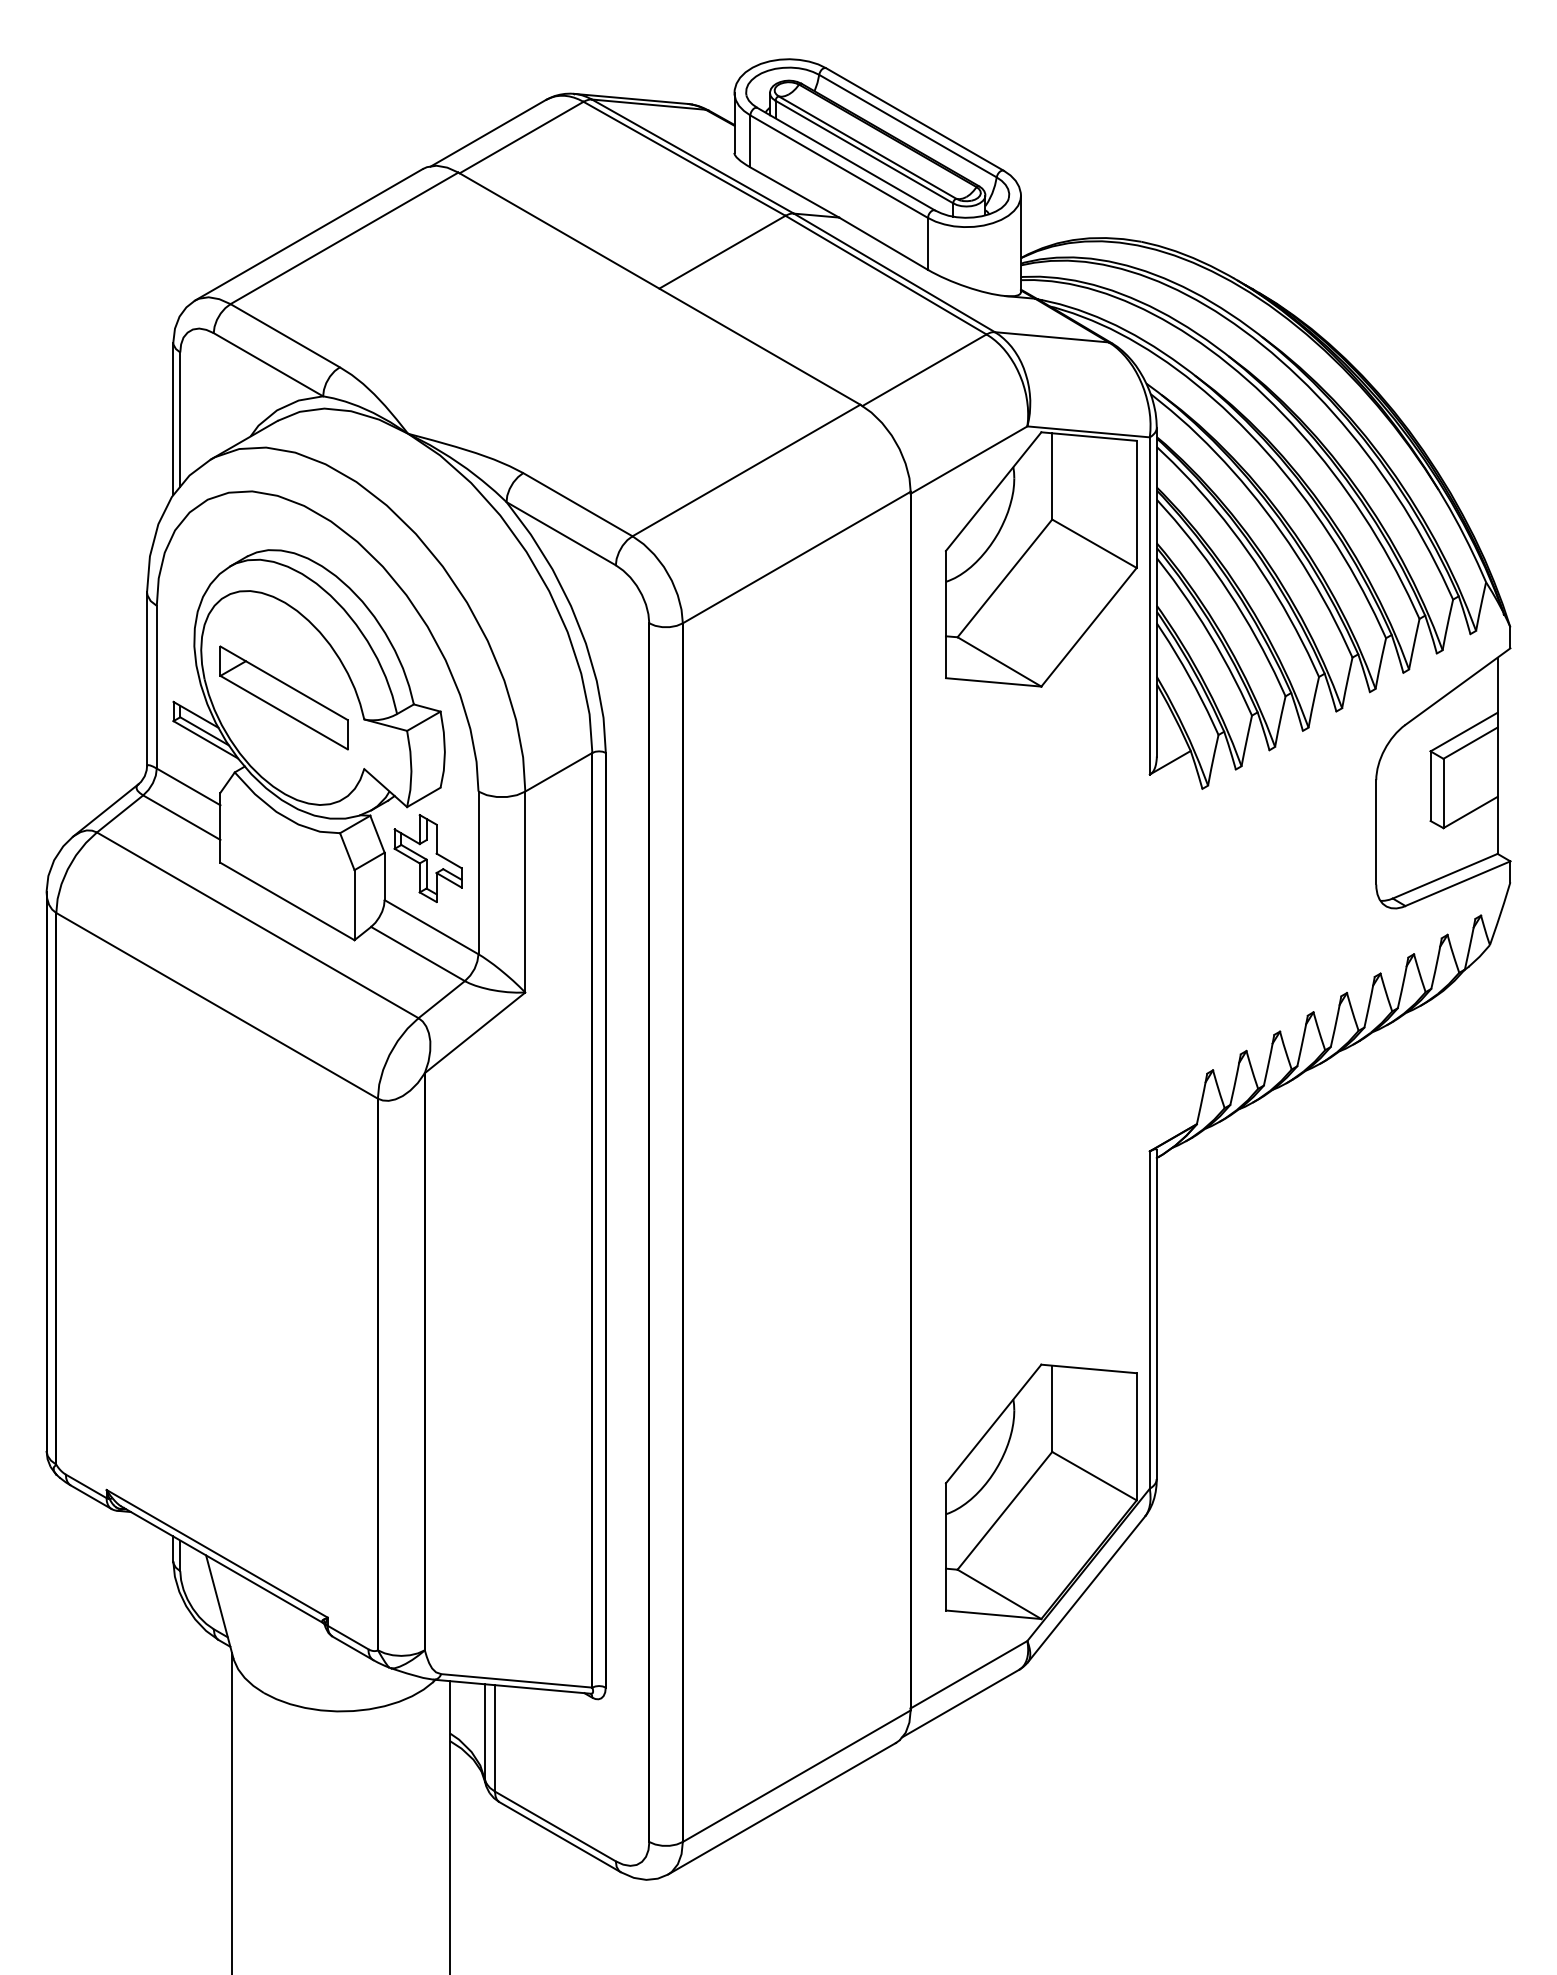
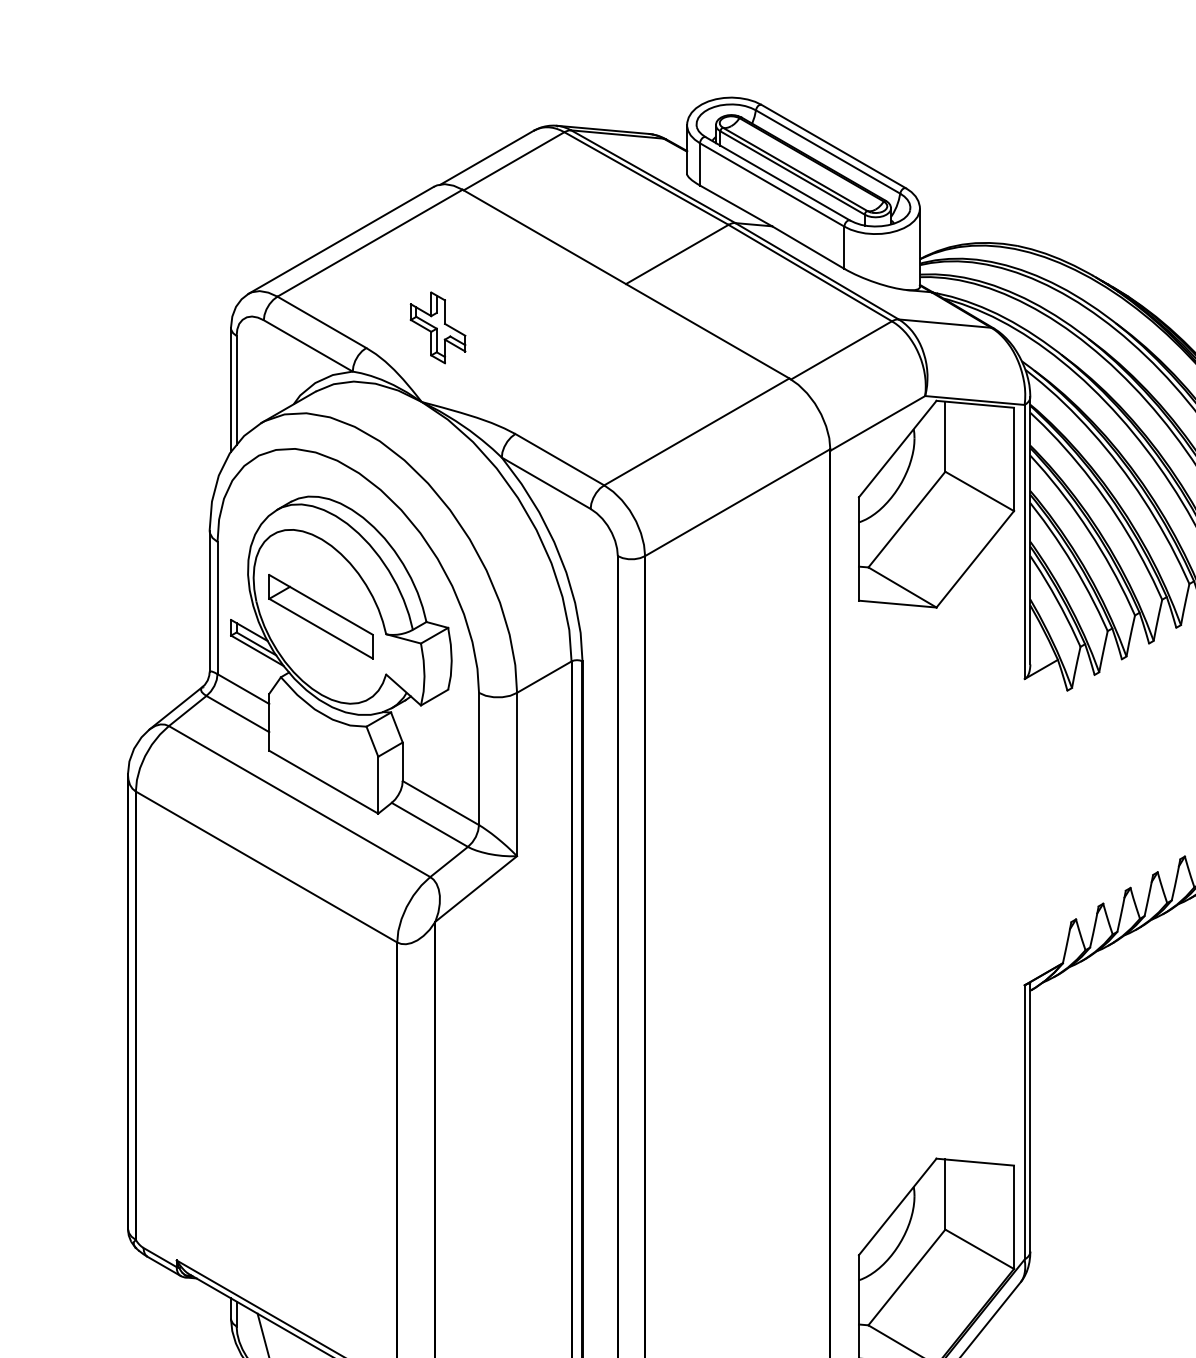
part: (427, 858) -> (437, 327), moved

